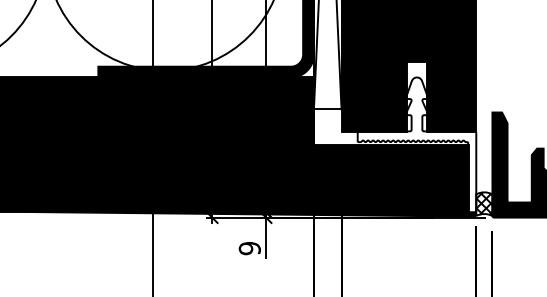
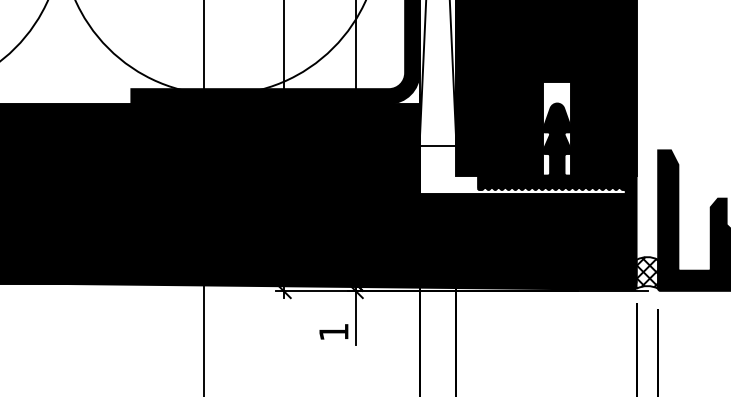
fill: (416, 144) -> (556, 193), added
text: (249, 248) -> (333, 332), 9 -> 1

